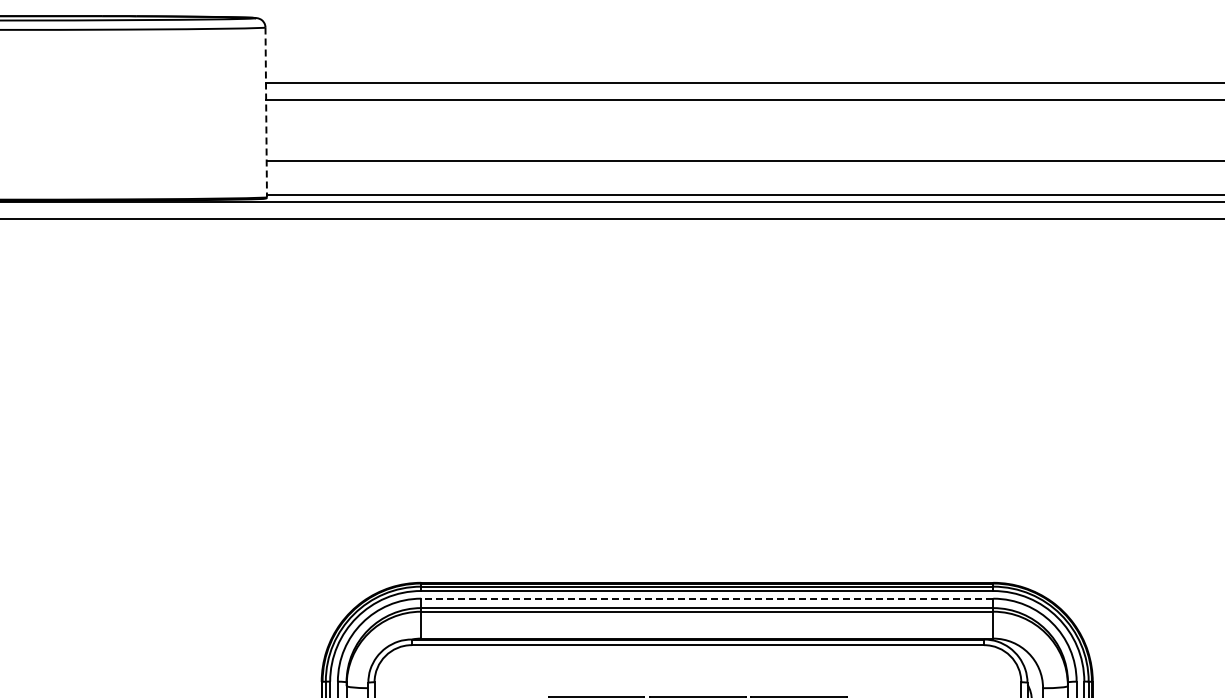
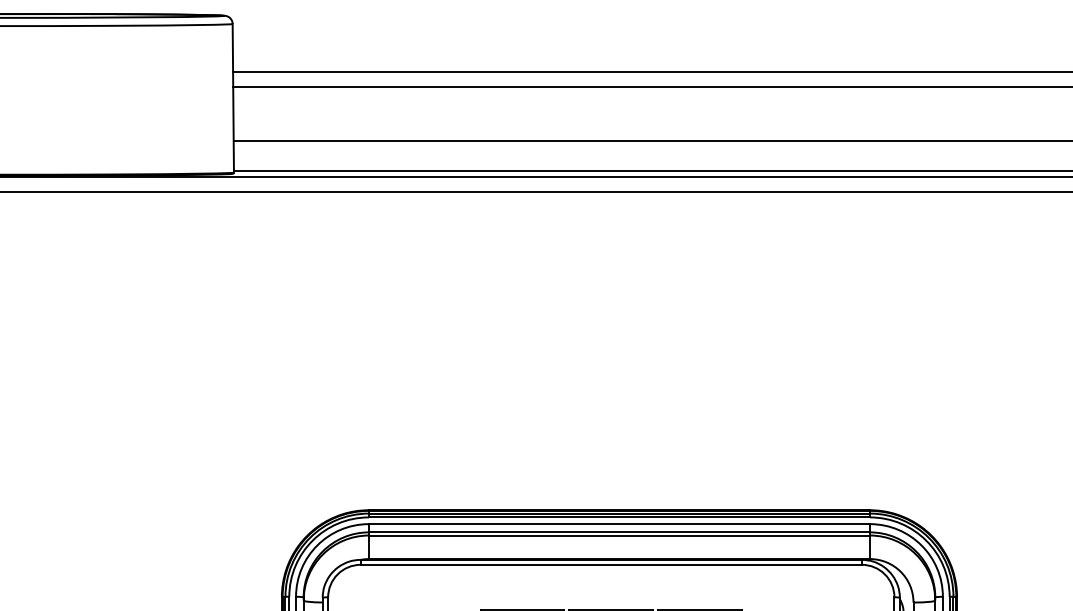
line: (266, 112) -> (233, 98), dashed -> solid
line: (706, 598) -> (618, 523), dashed -> solid

